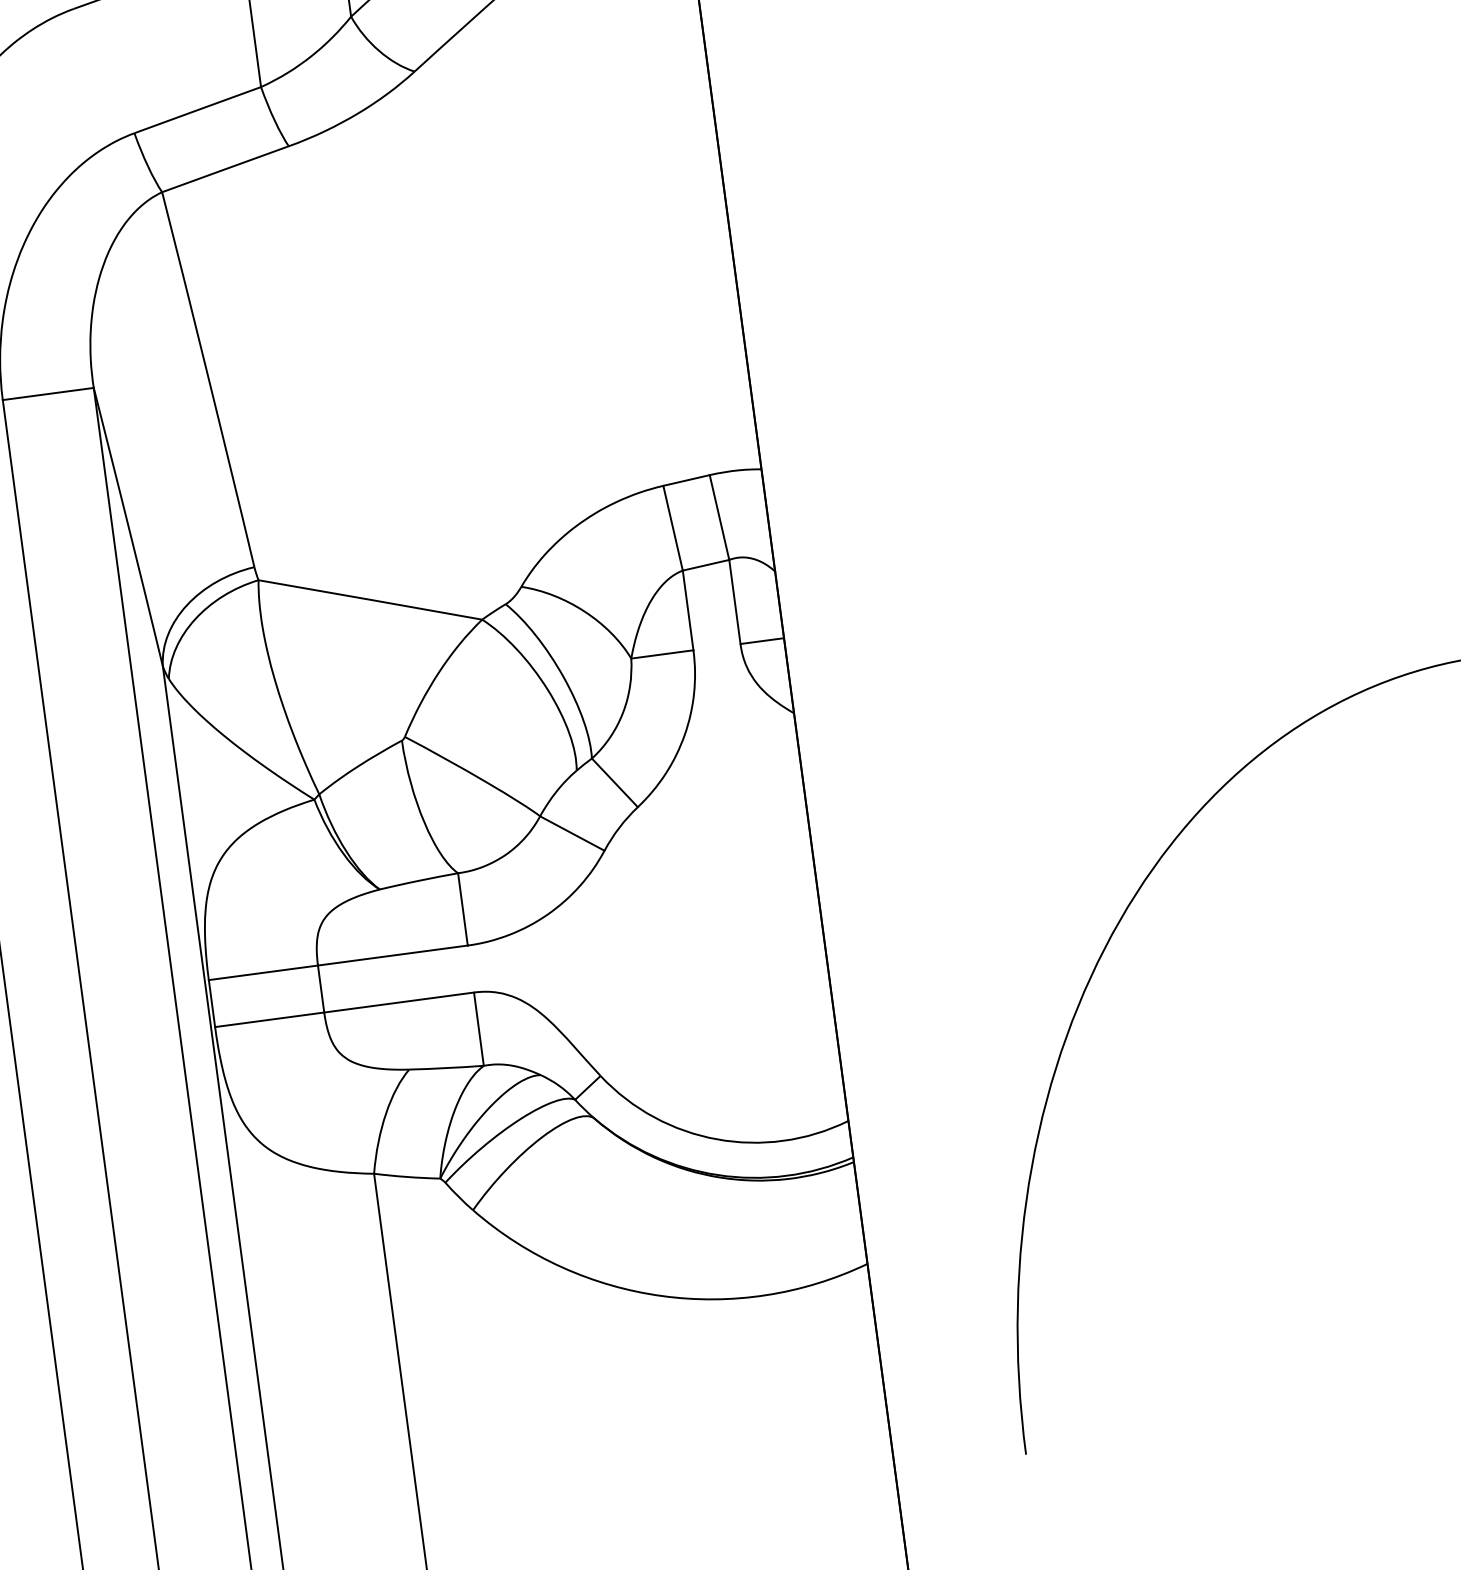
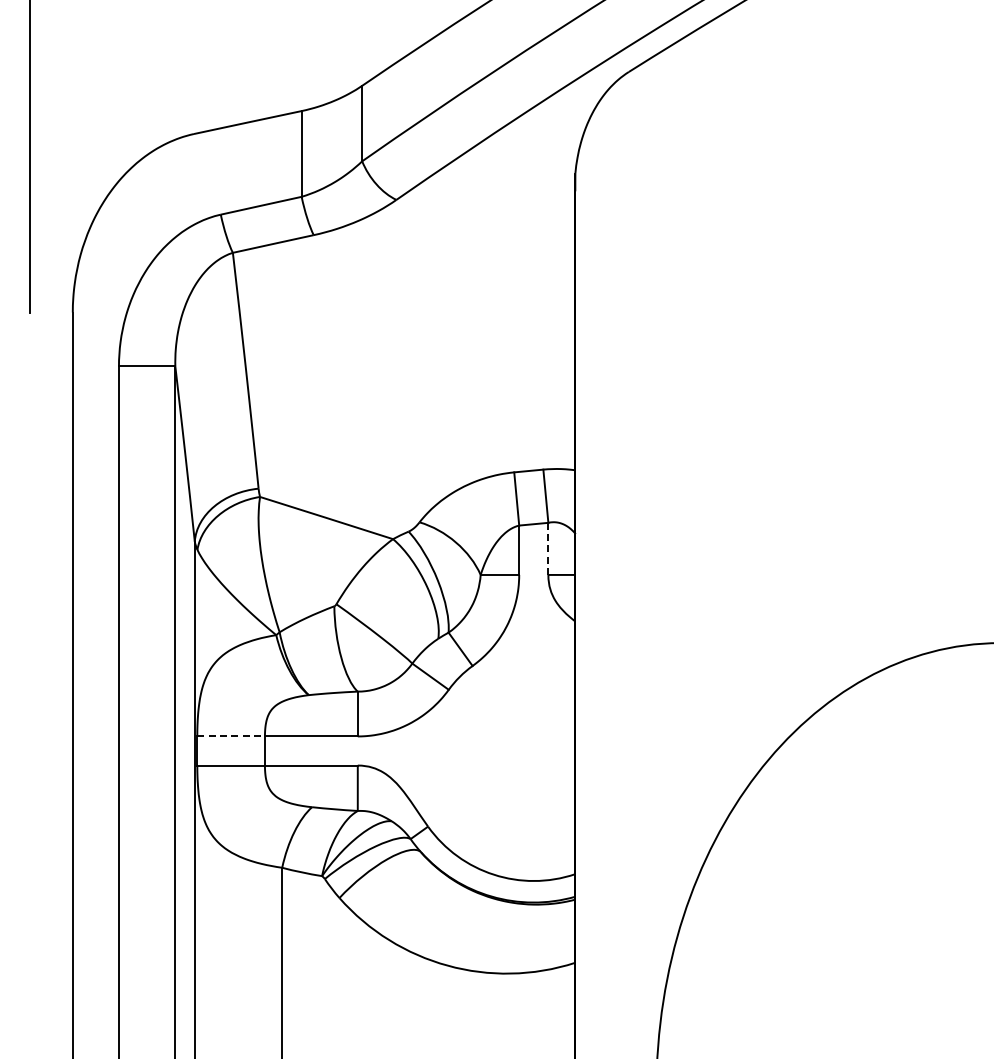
line: (735, 601) -> (548, 548), solid -> dashed
line: (264, 972) -> (231, 736), solid -> dashed

